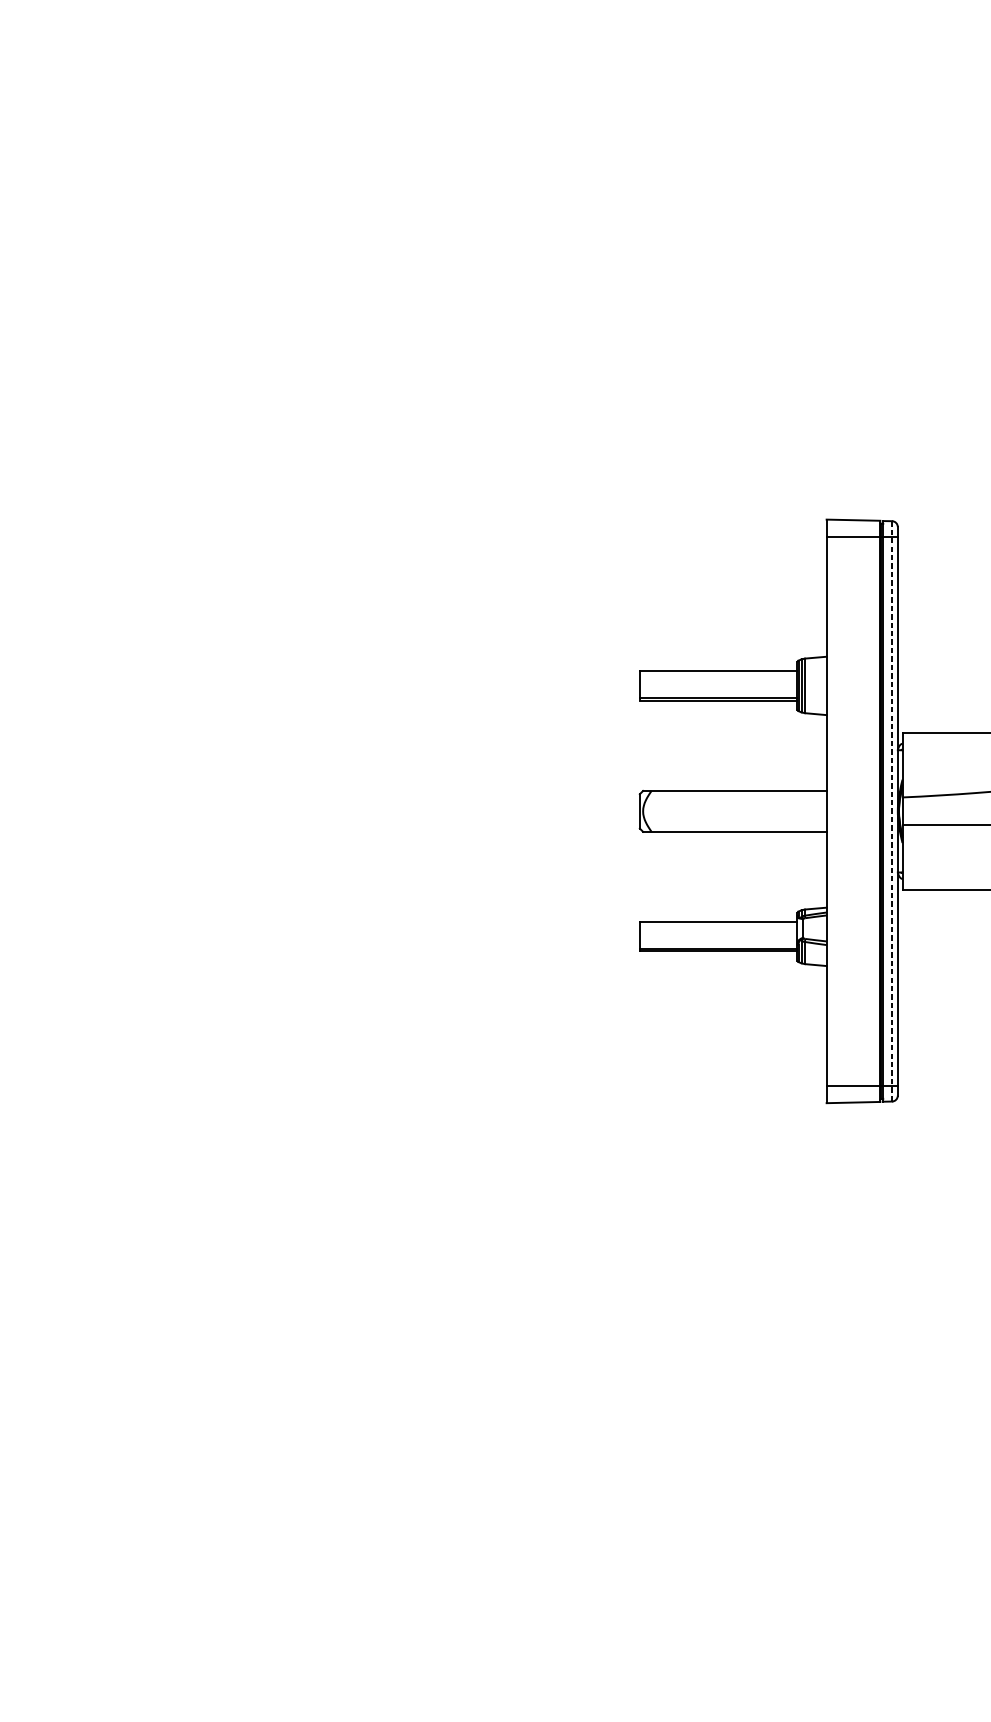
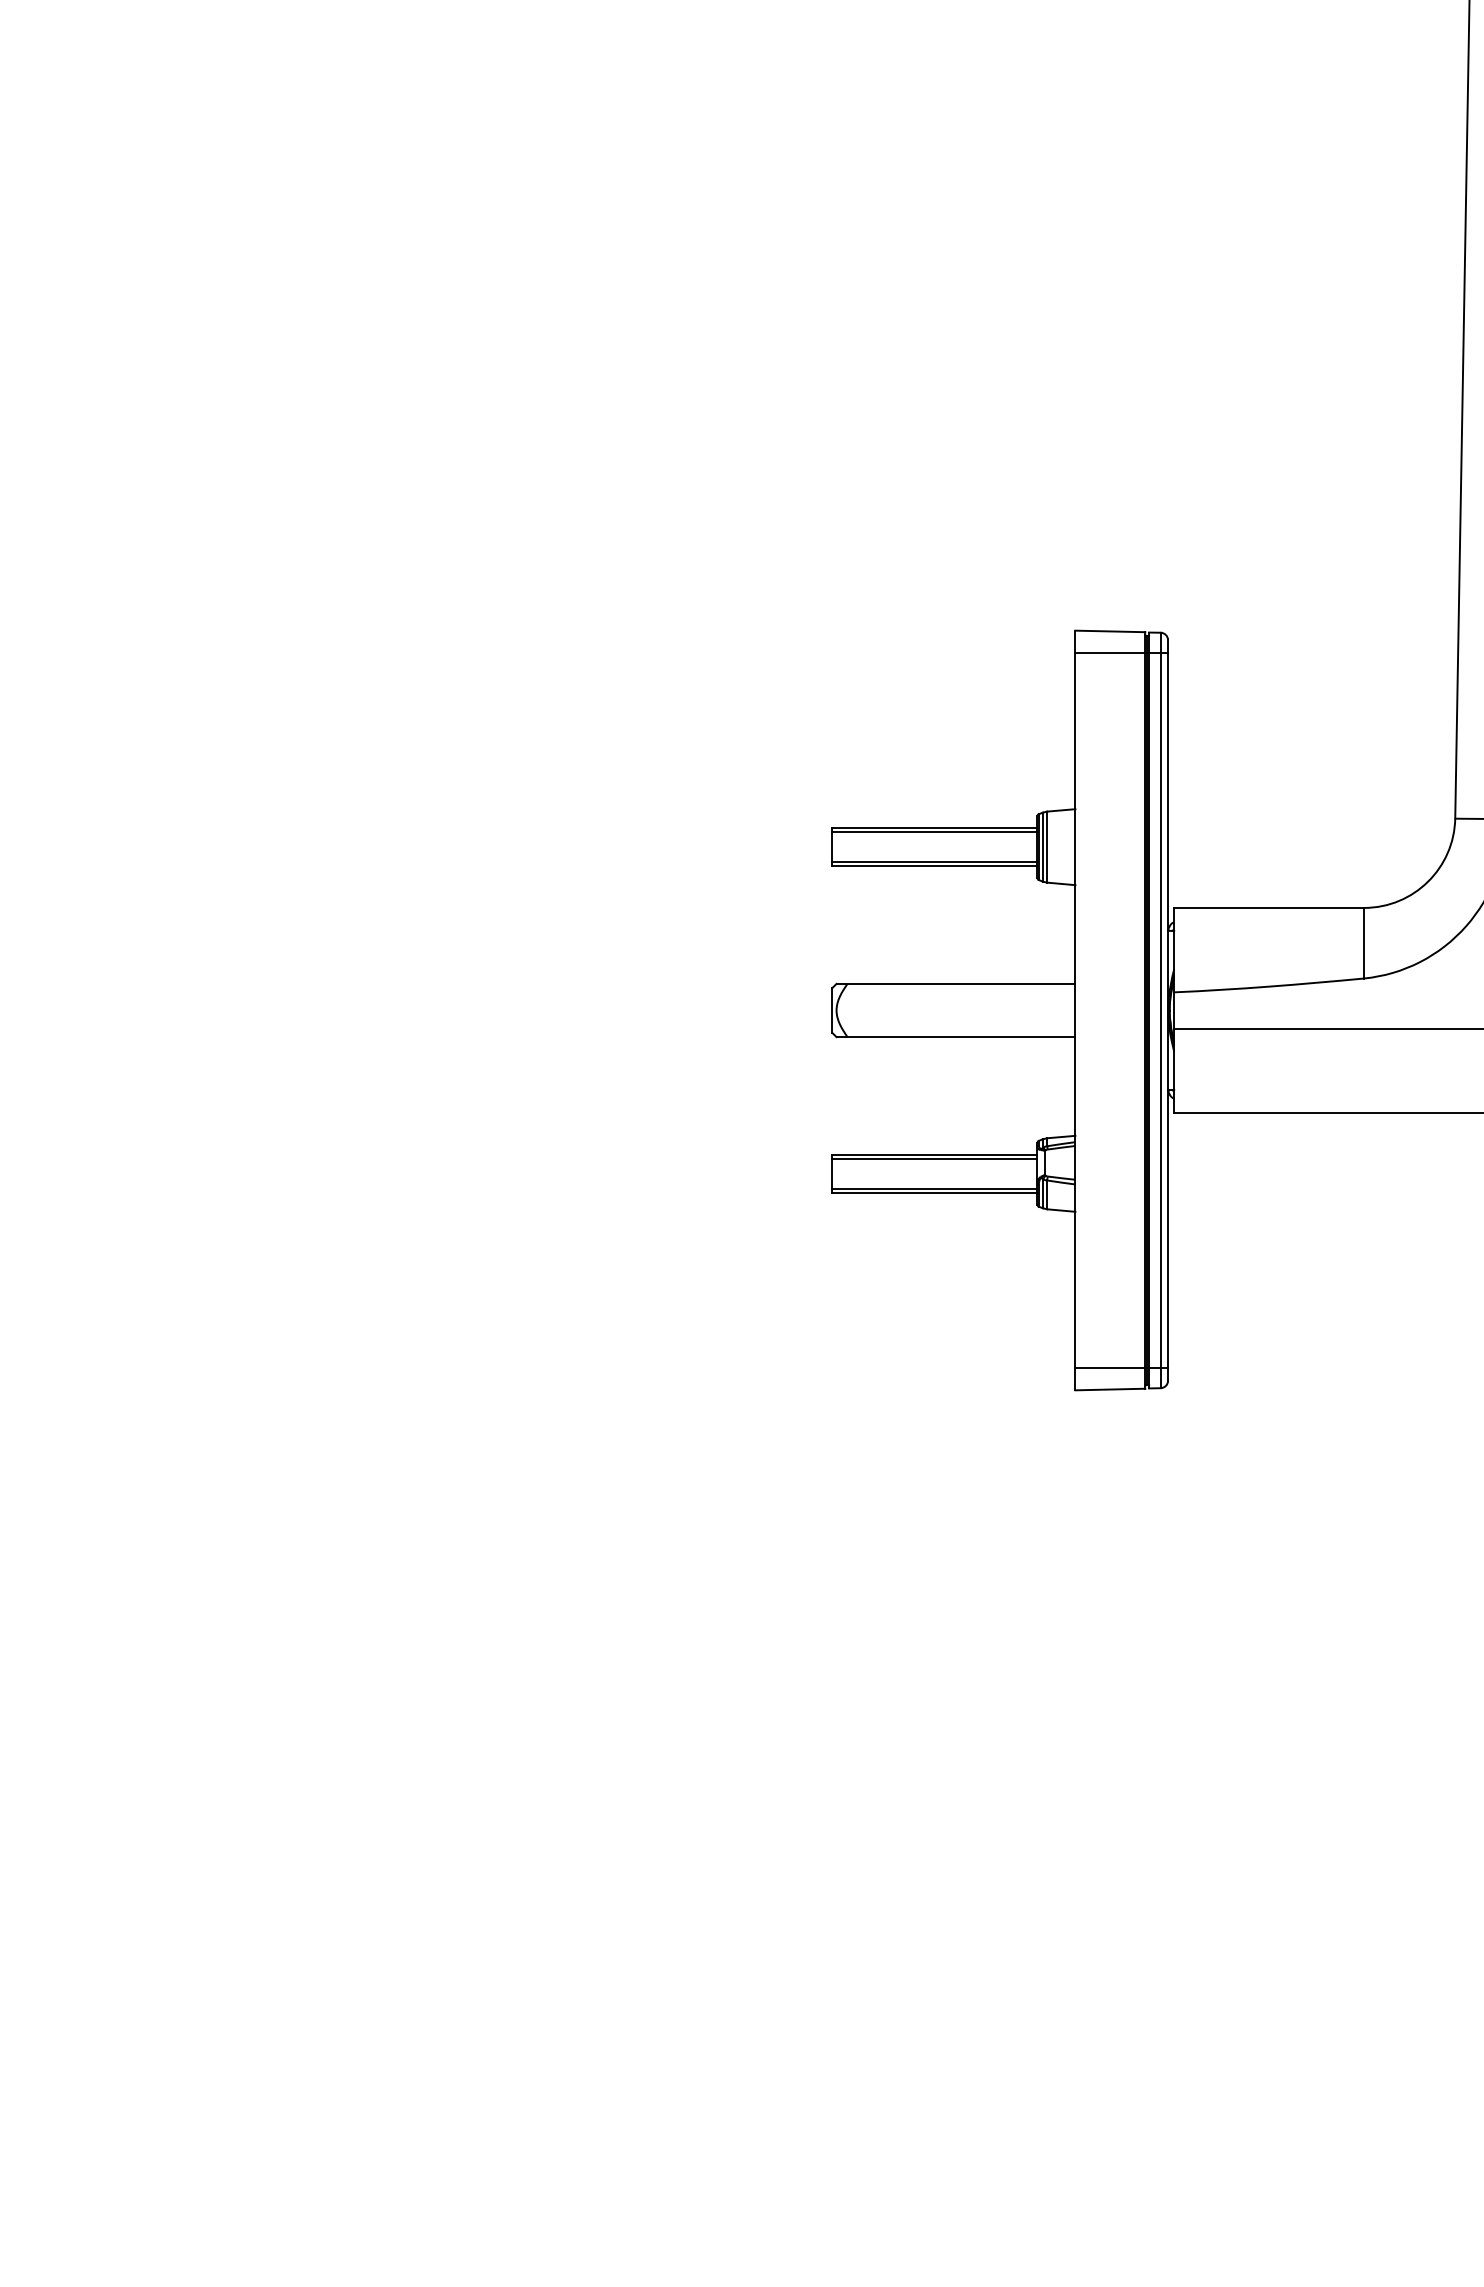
line: (718, 673) -> (934, 831), added
line: (891, 811) -> (1160, 1010), dashed -> solid
line: (718, 925) -> (934, 1158), added

